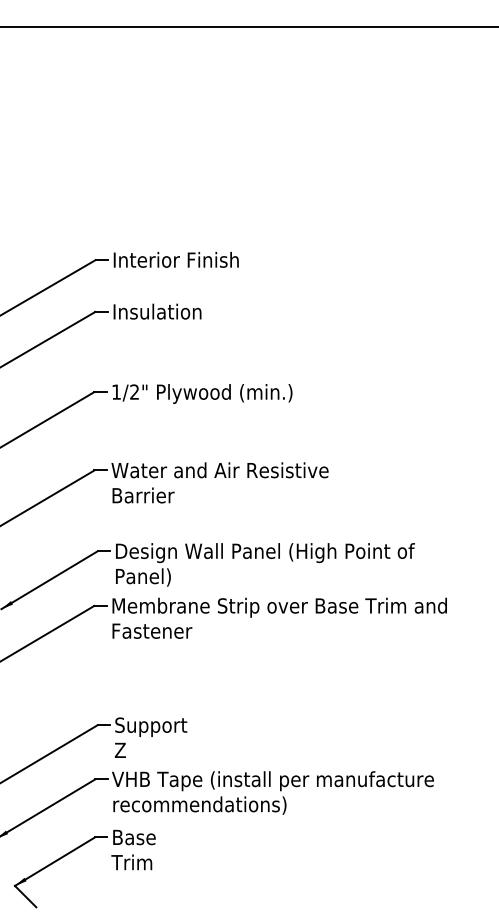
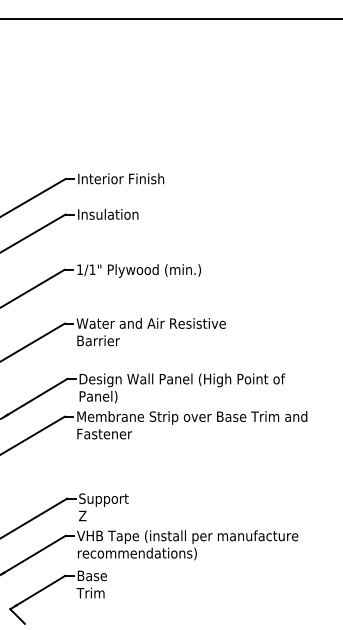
text: (134, 391) -> (92, 269), 1/2" -> 1/1"

